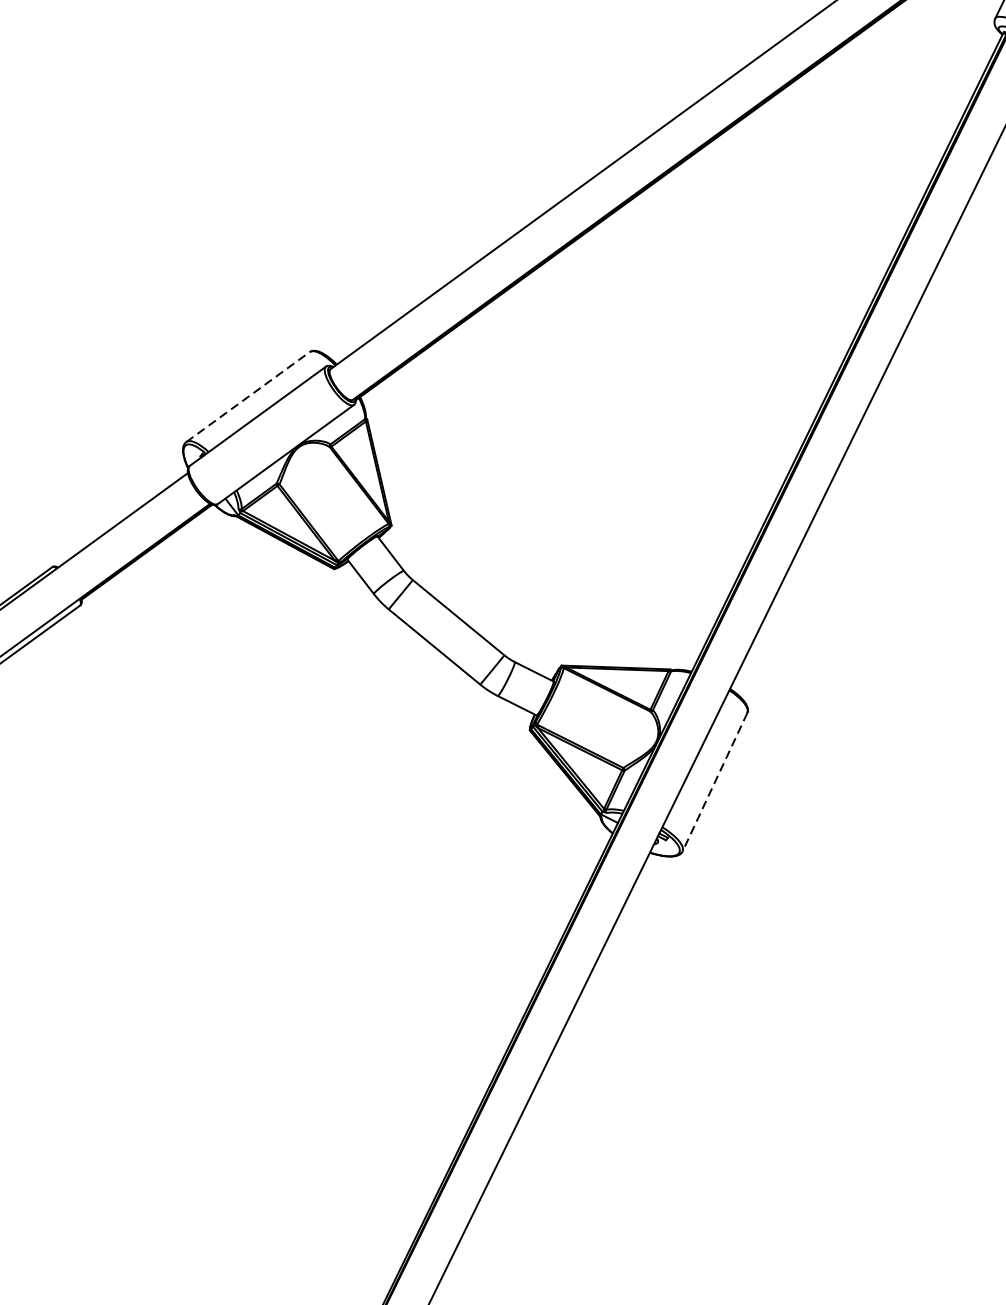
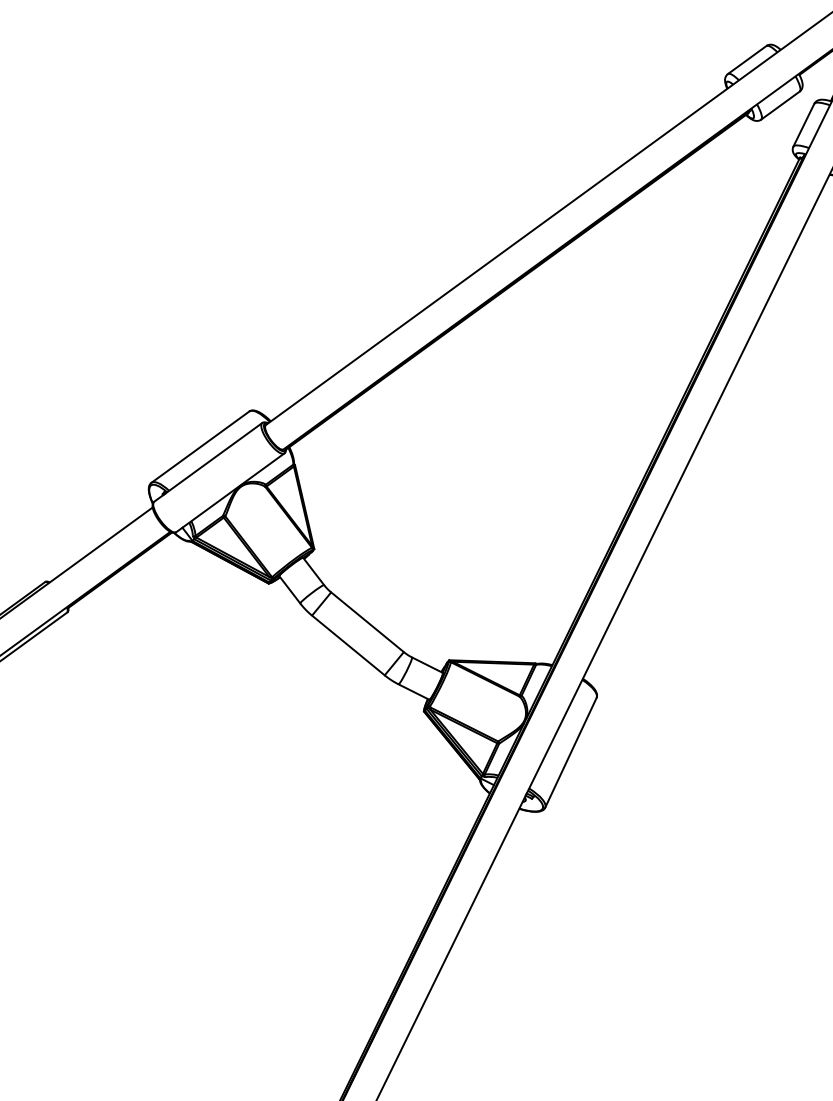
line: (248, 397) -> (200, 447), dashed -> solid
line: (714, 781) -> (570, 752), dashed -> solid

